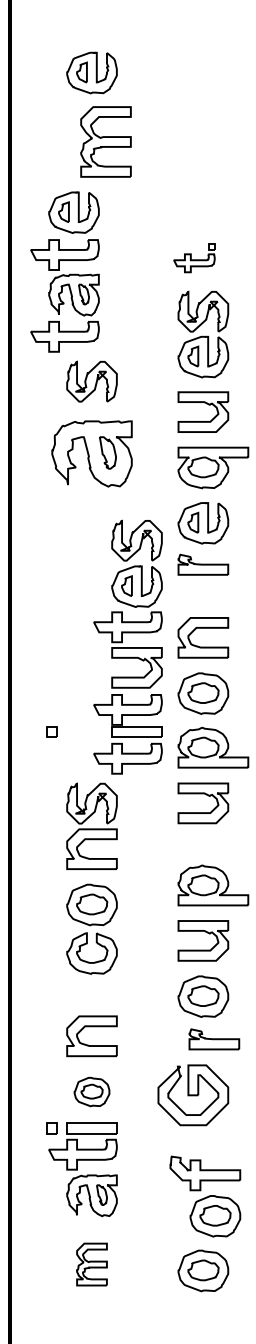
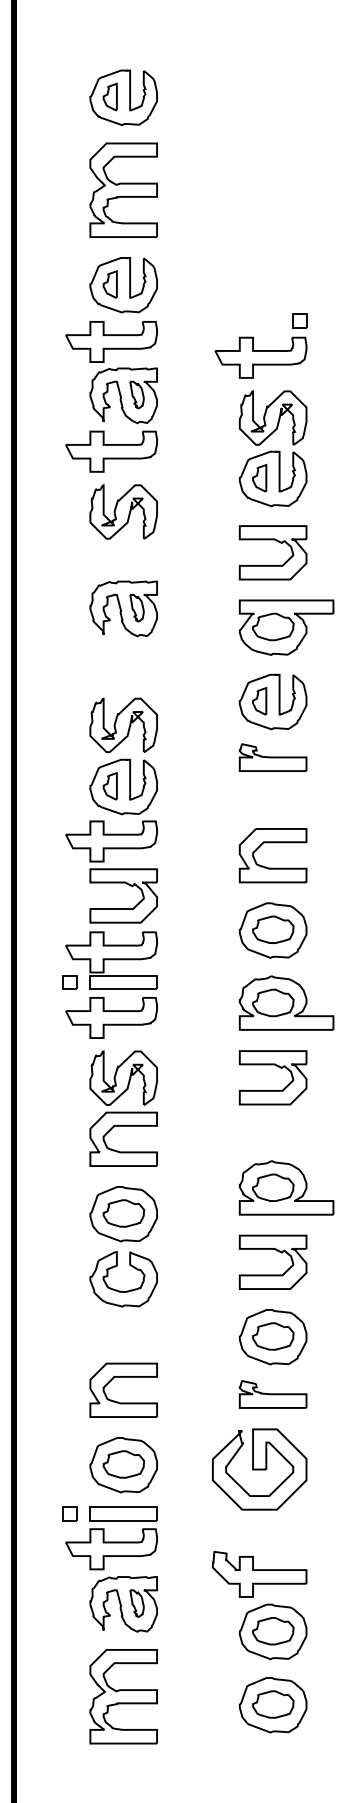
part: (105, 141) -> (123, 189), moved
part: (194, 257) -> (261, 345), size x1.67
part: (64, 271) -> (110, 364), moved
part: (91, 453) -> (123, 608), size x0.62
part: (127, 646) -> (110, 867), moved
part: (214, 1039) -> (273, 1394), moved
part: (91, 1091) -> (123, 1464), size x1.43
part: (205, 1196) -> (259, 1605), moved
part: (91, 1264) -> (123, 1696), size x1.67

